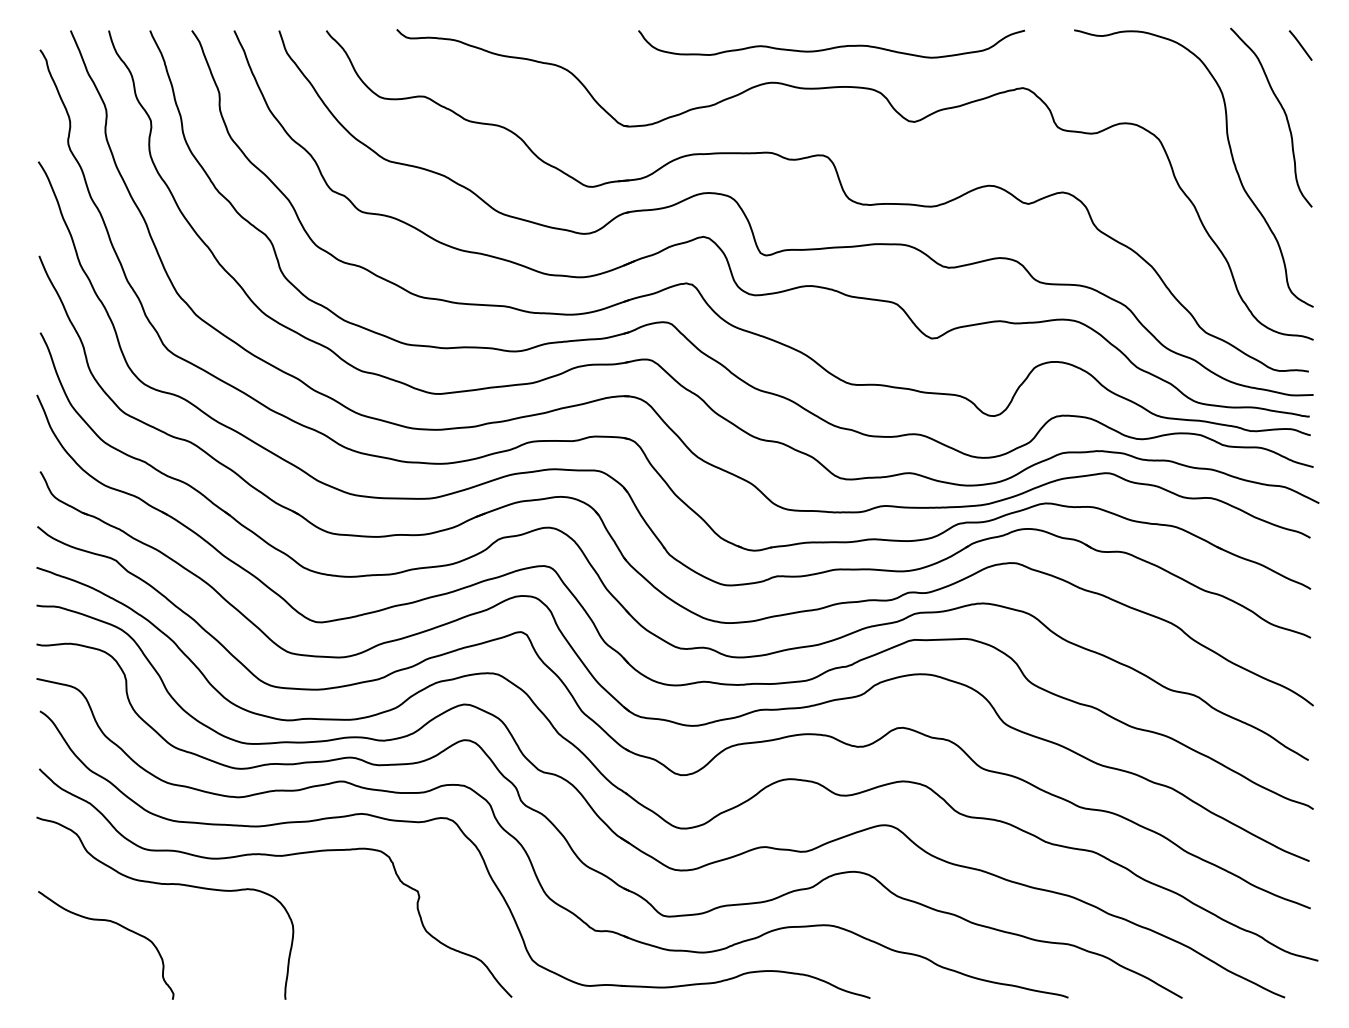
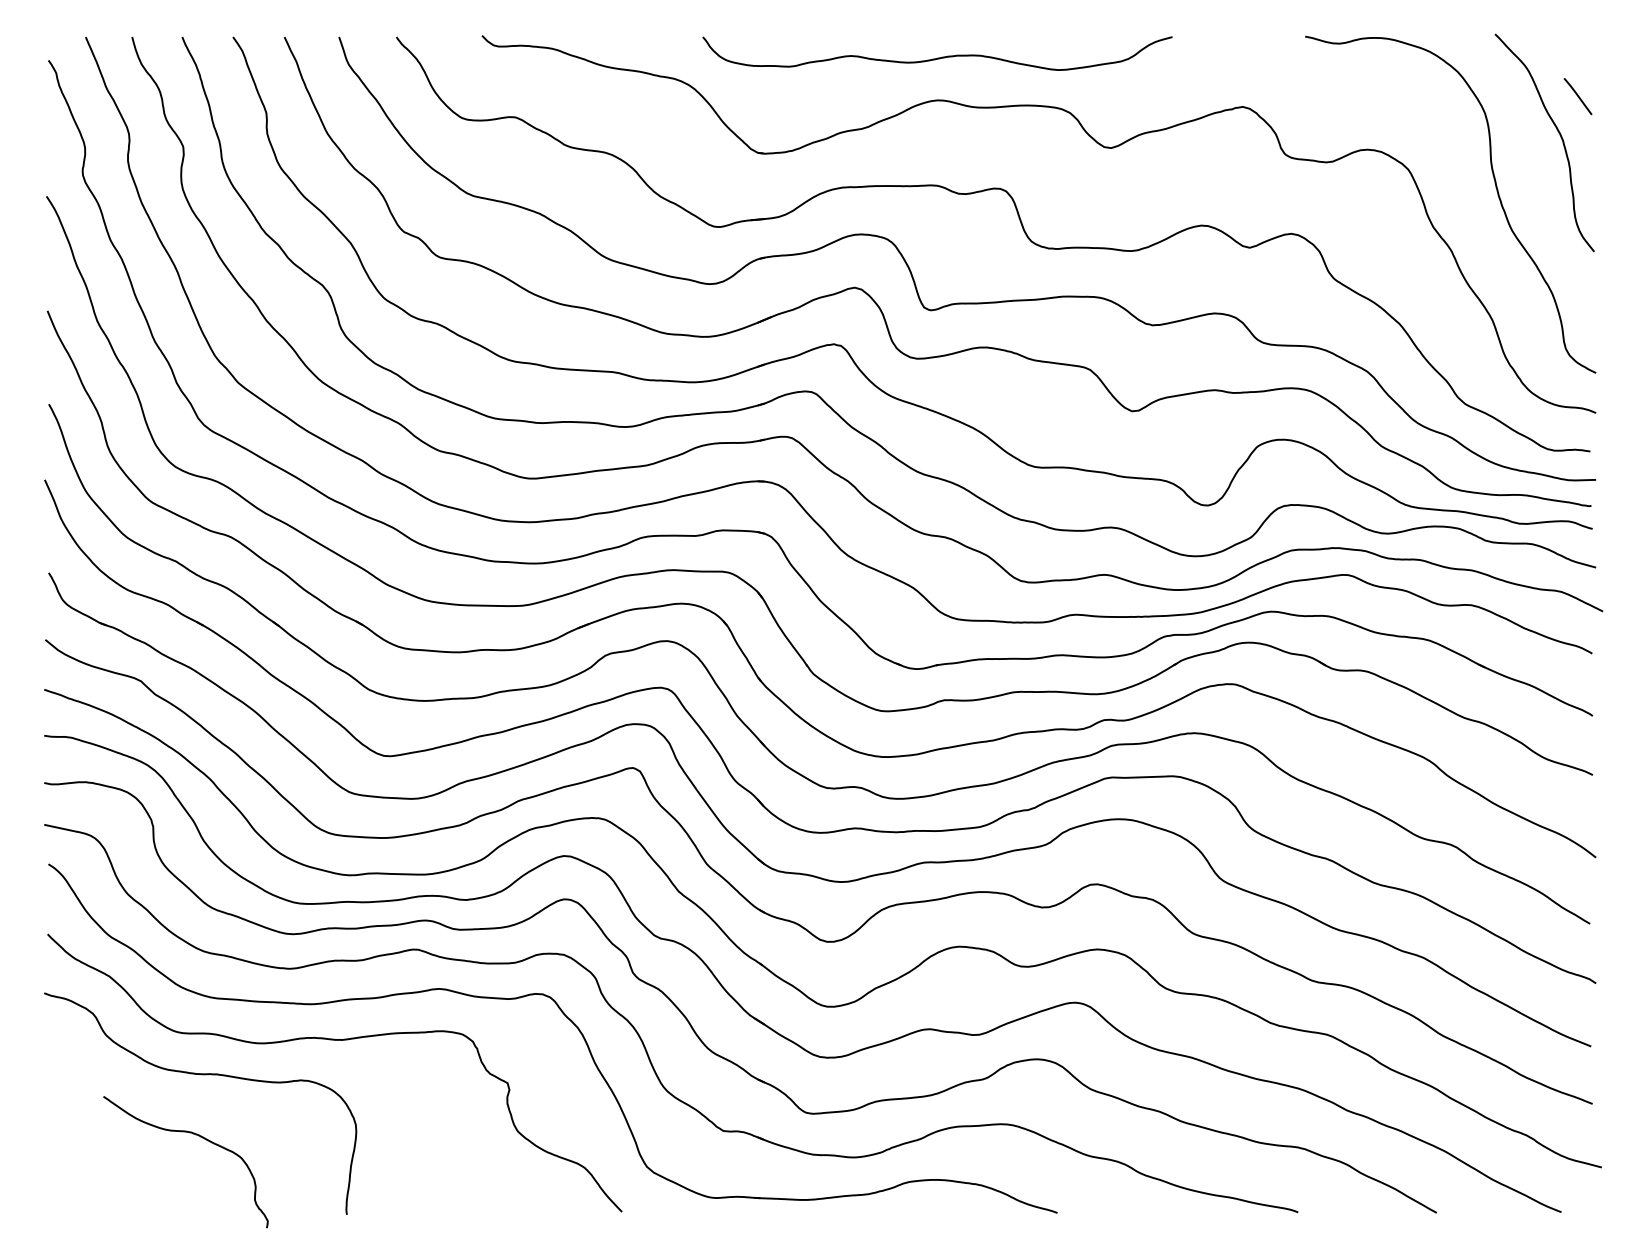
line: (1300, 45) -> (1577, 96), moved
curve: (831, 47) -> (937, 57), moved
curve: (113, 923) -> (194, 1135), moved

